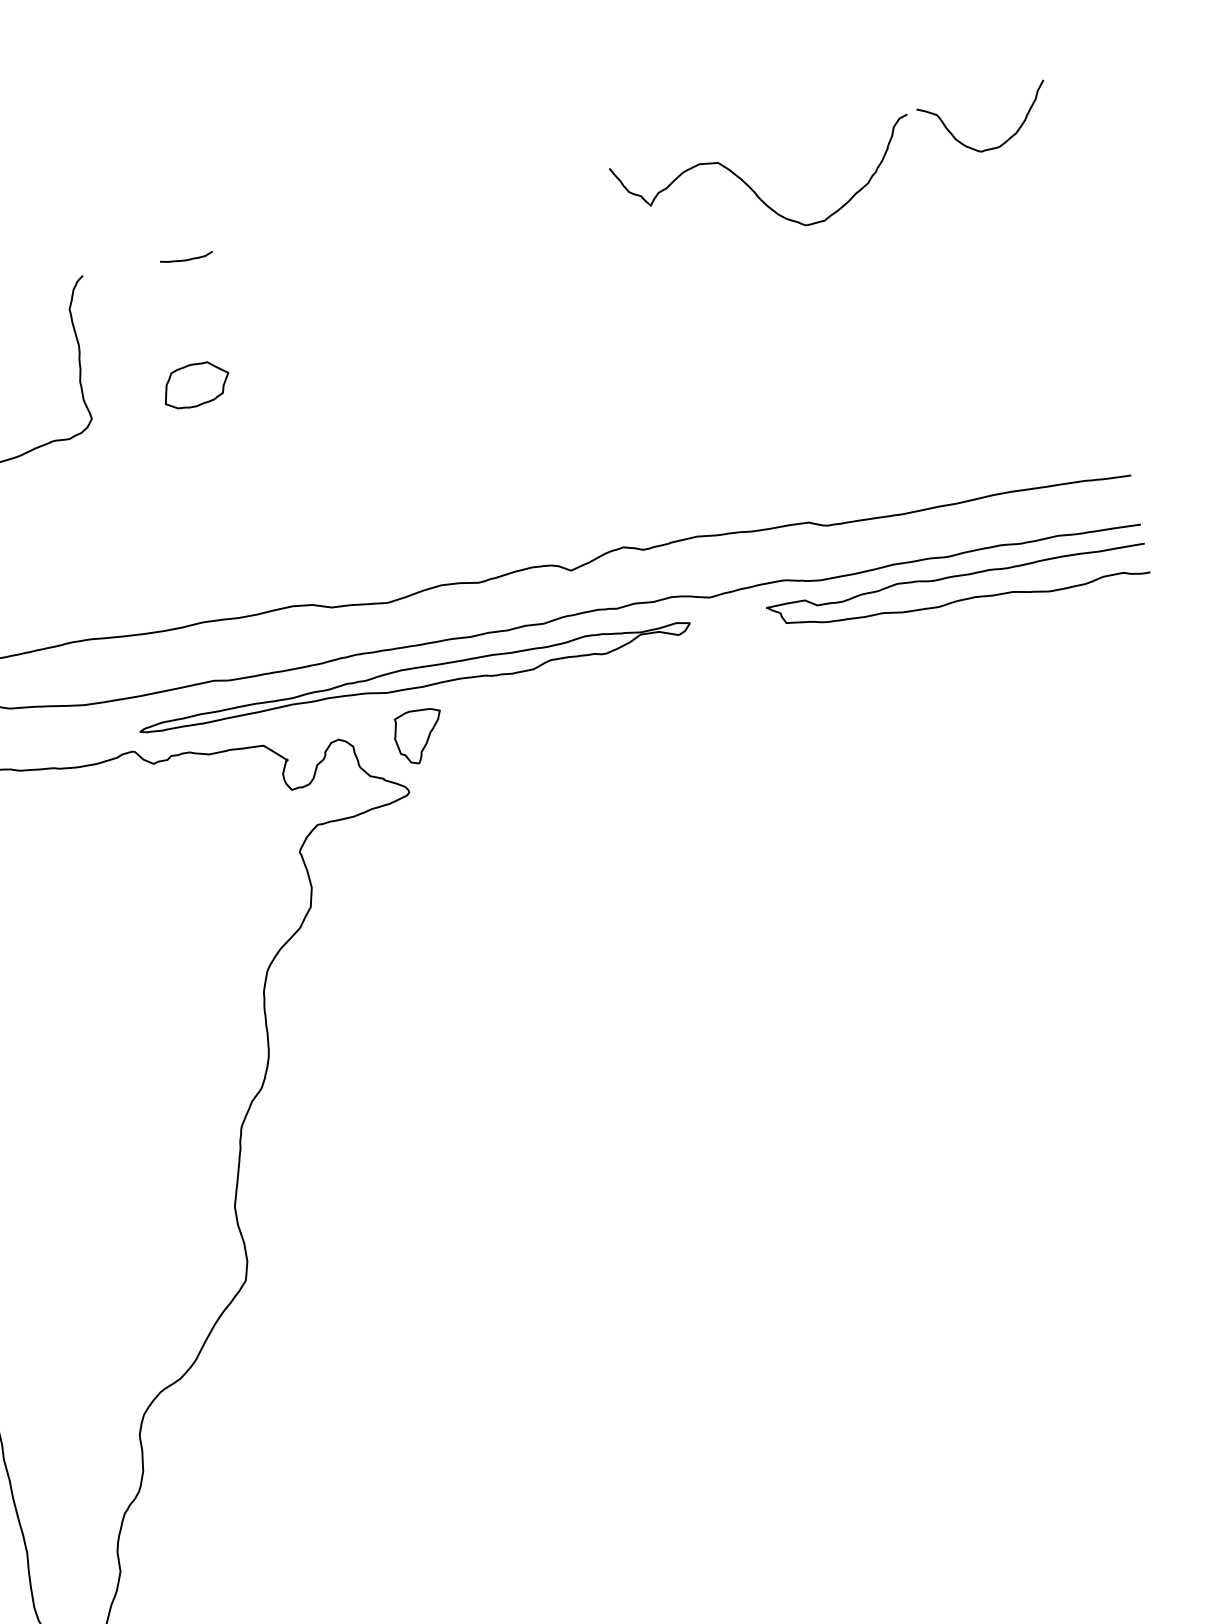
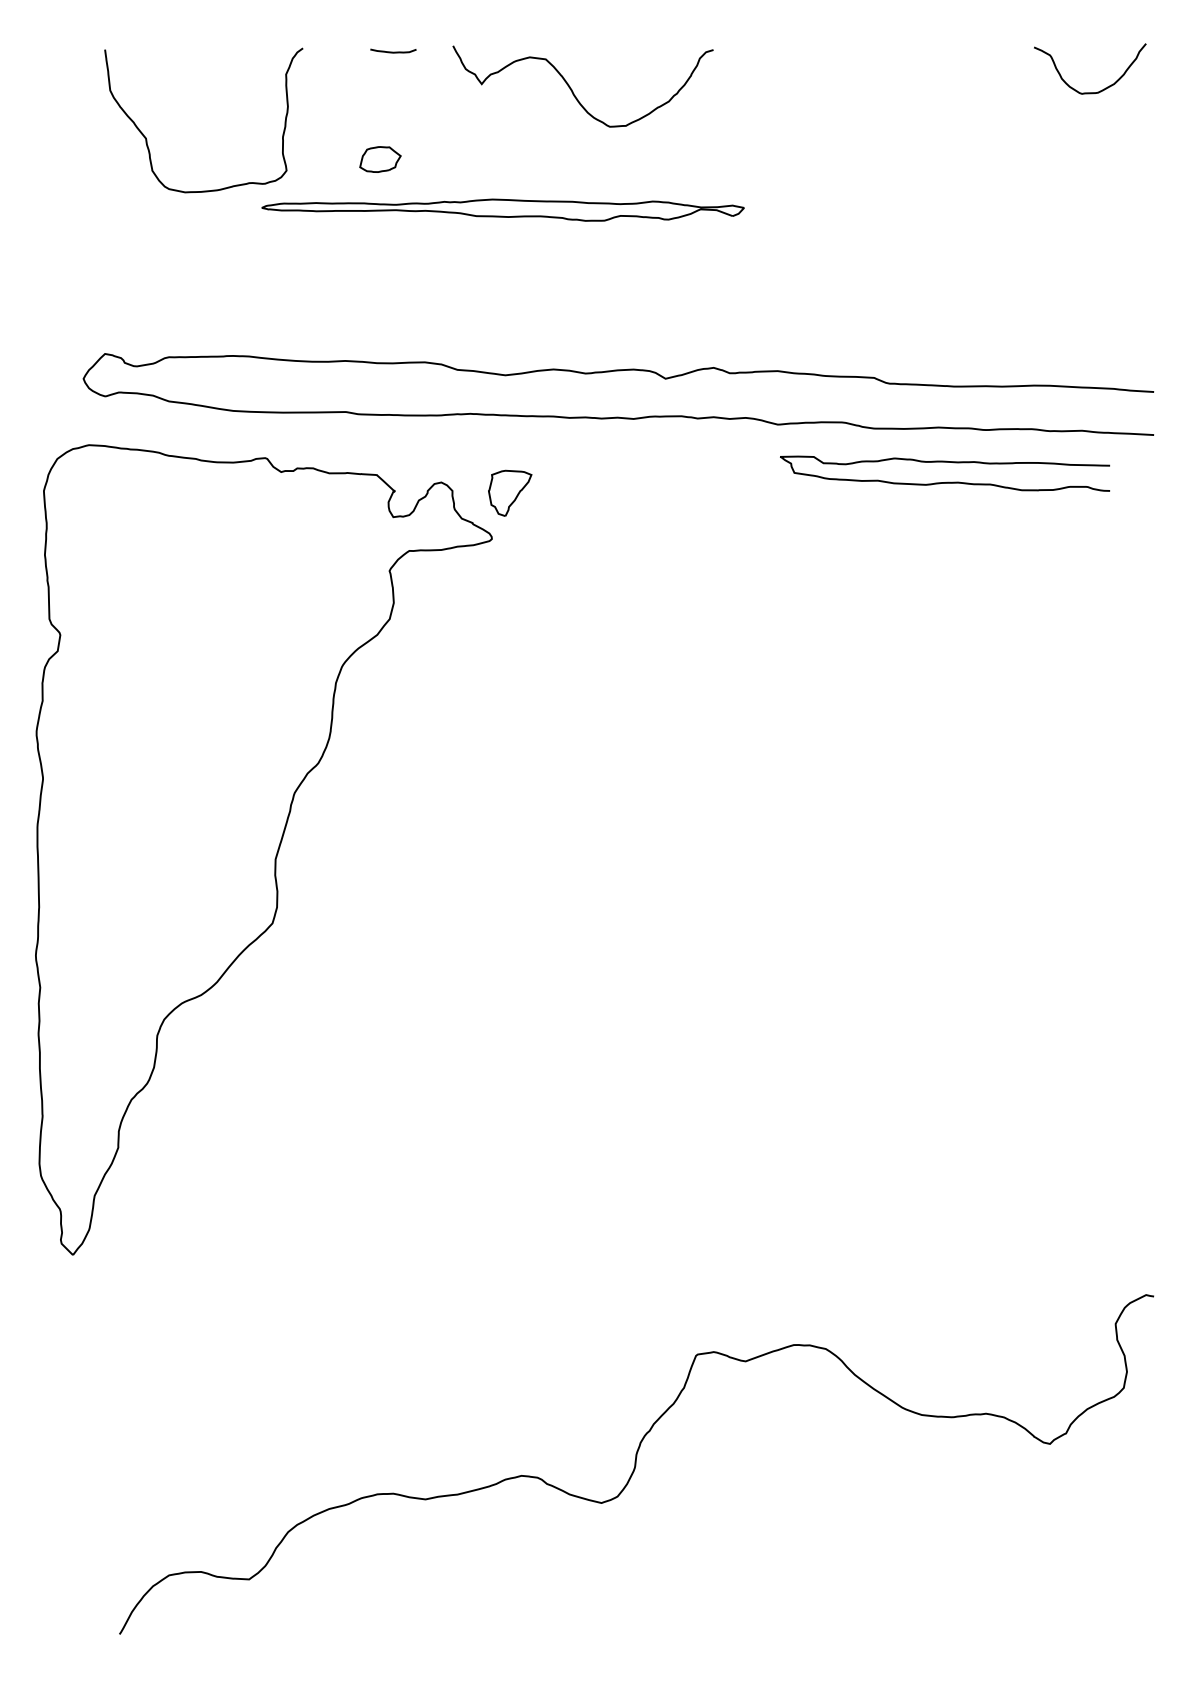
curve: (757, 193) -> (573, 91), moved
part: (196, 384) -> (380, 159), size x0.7
curve: (962, 598) -> (947, 481), moved
part: (414, 679) -> (502, 209), moved

